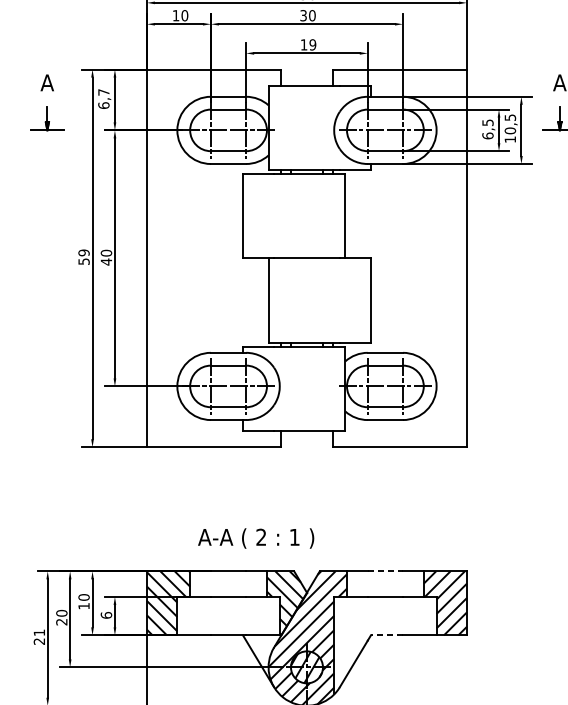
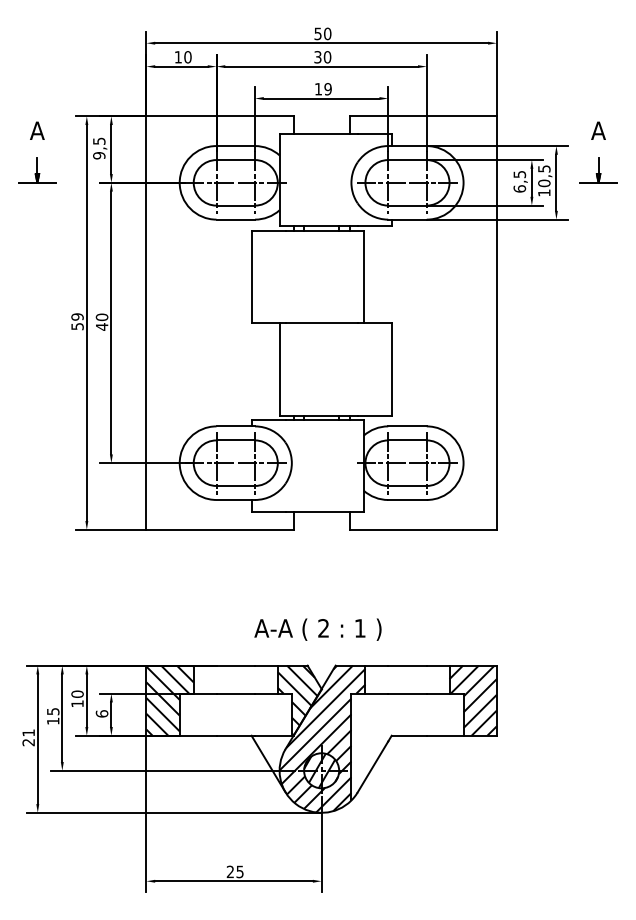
text: (104, 99) -> (99, 148), 6,7 -> 9,5
text: (255, 538) -> (317, 629), moved
line: (386, 571) -> (408, 665), dashed -> solid
text: (62, 616) -> (53, 715), 20 -> 15
line: (387, 635) -> (409, 735), dashed -> solid

